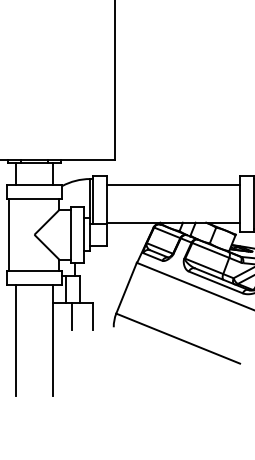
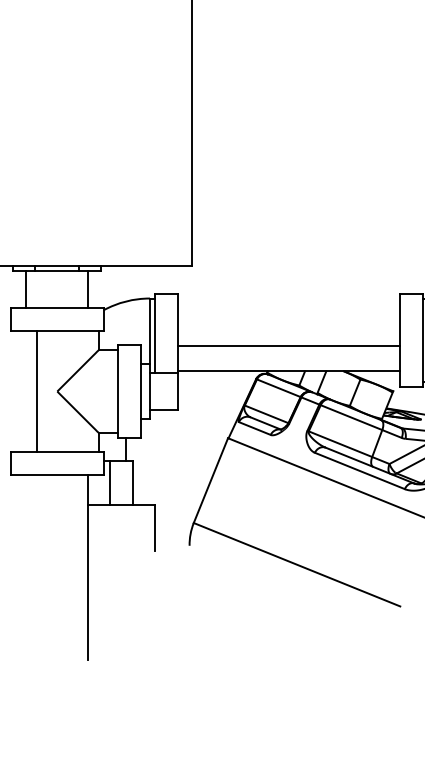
line: (173, 185) -> (289, 345), moved
line: (9, 234) -> (37, 391), moved
line: (71, 316) -> (119, 527), removed
line: (15, 339) -> (25, 566), removed

